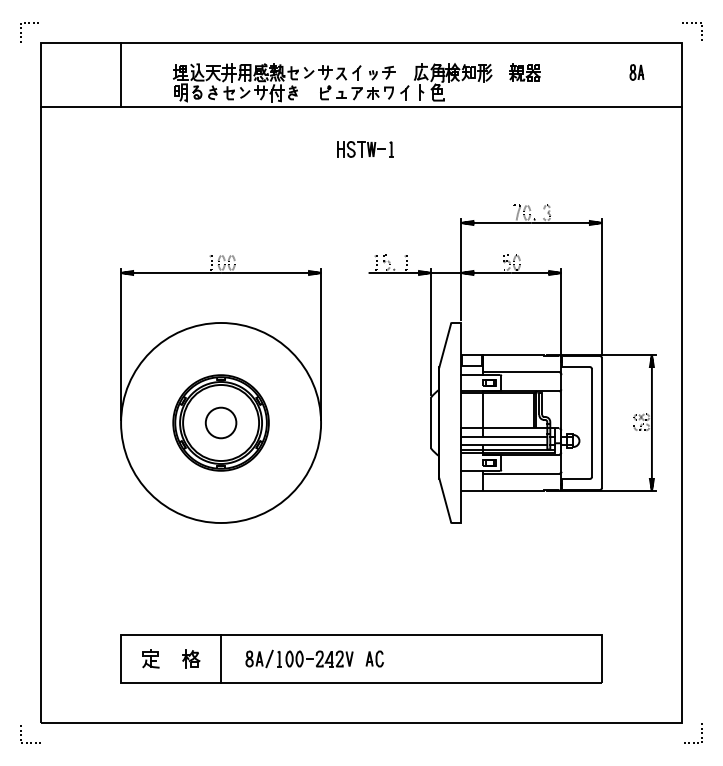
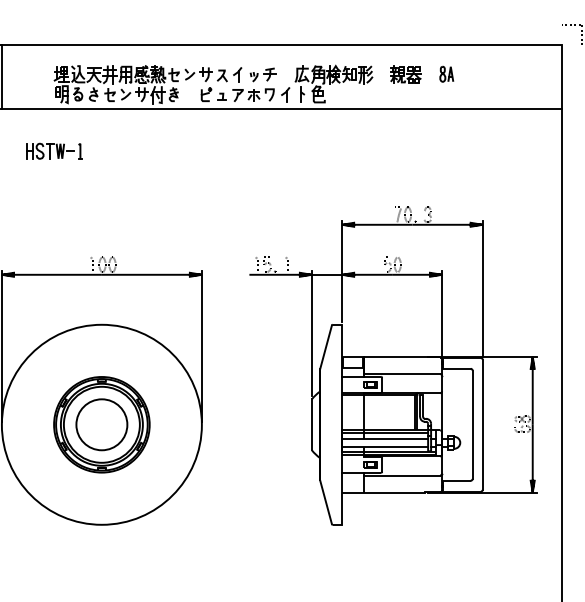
part: (636, 72) -> (446, 74), moved
part: (365, 149) -> (54, 151), moved
circle: (220, 422) -> (101, 424), size x1.67
line: (504, 431) -> (385, 433), added

